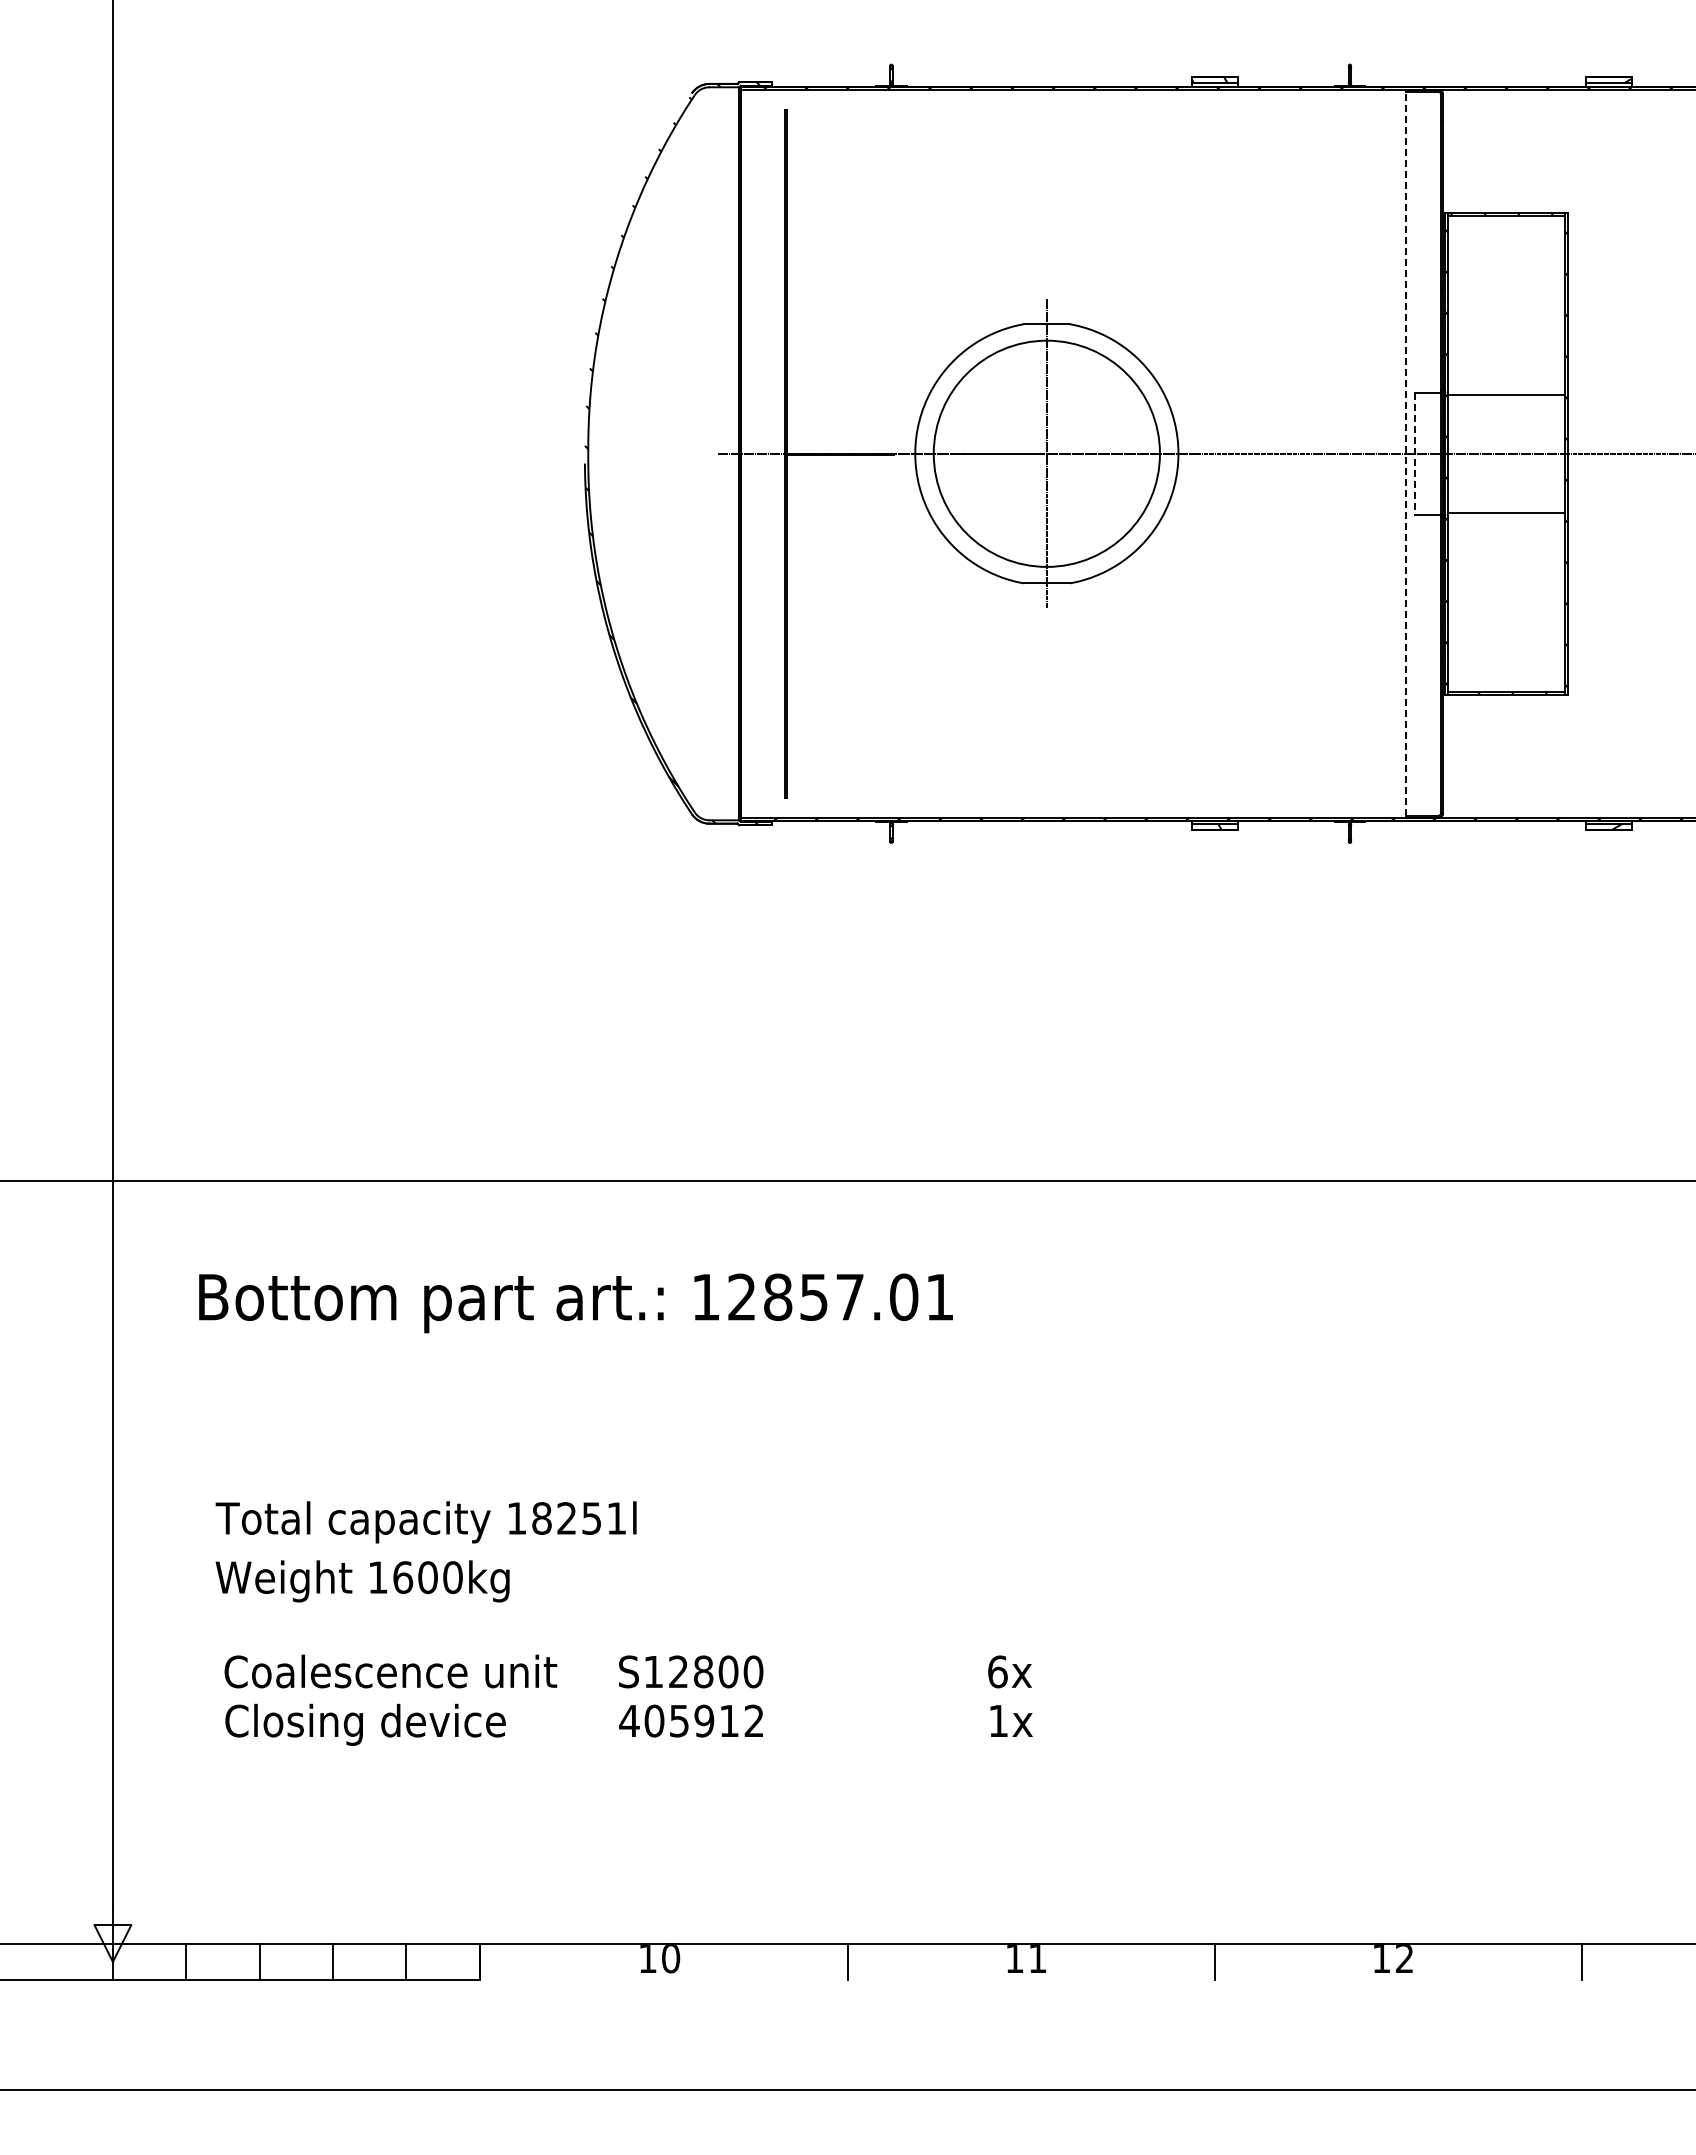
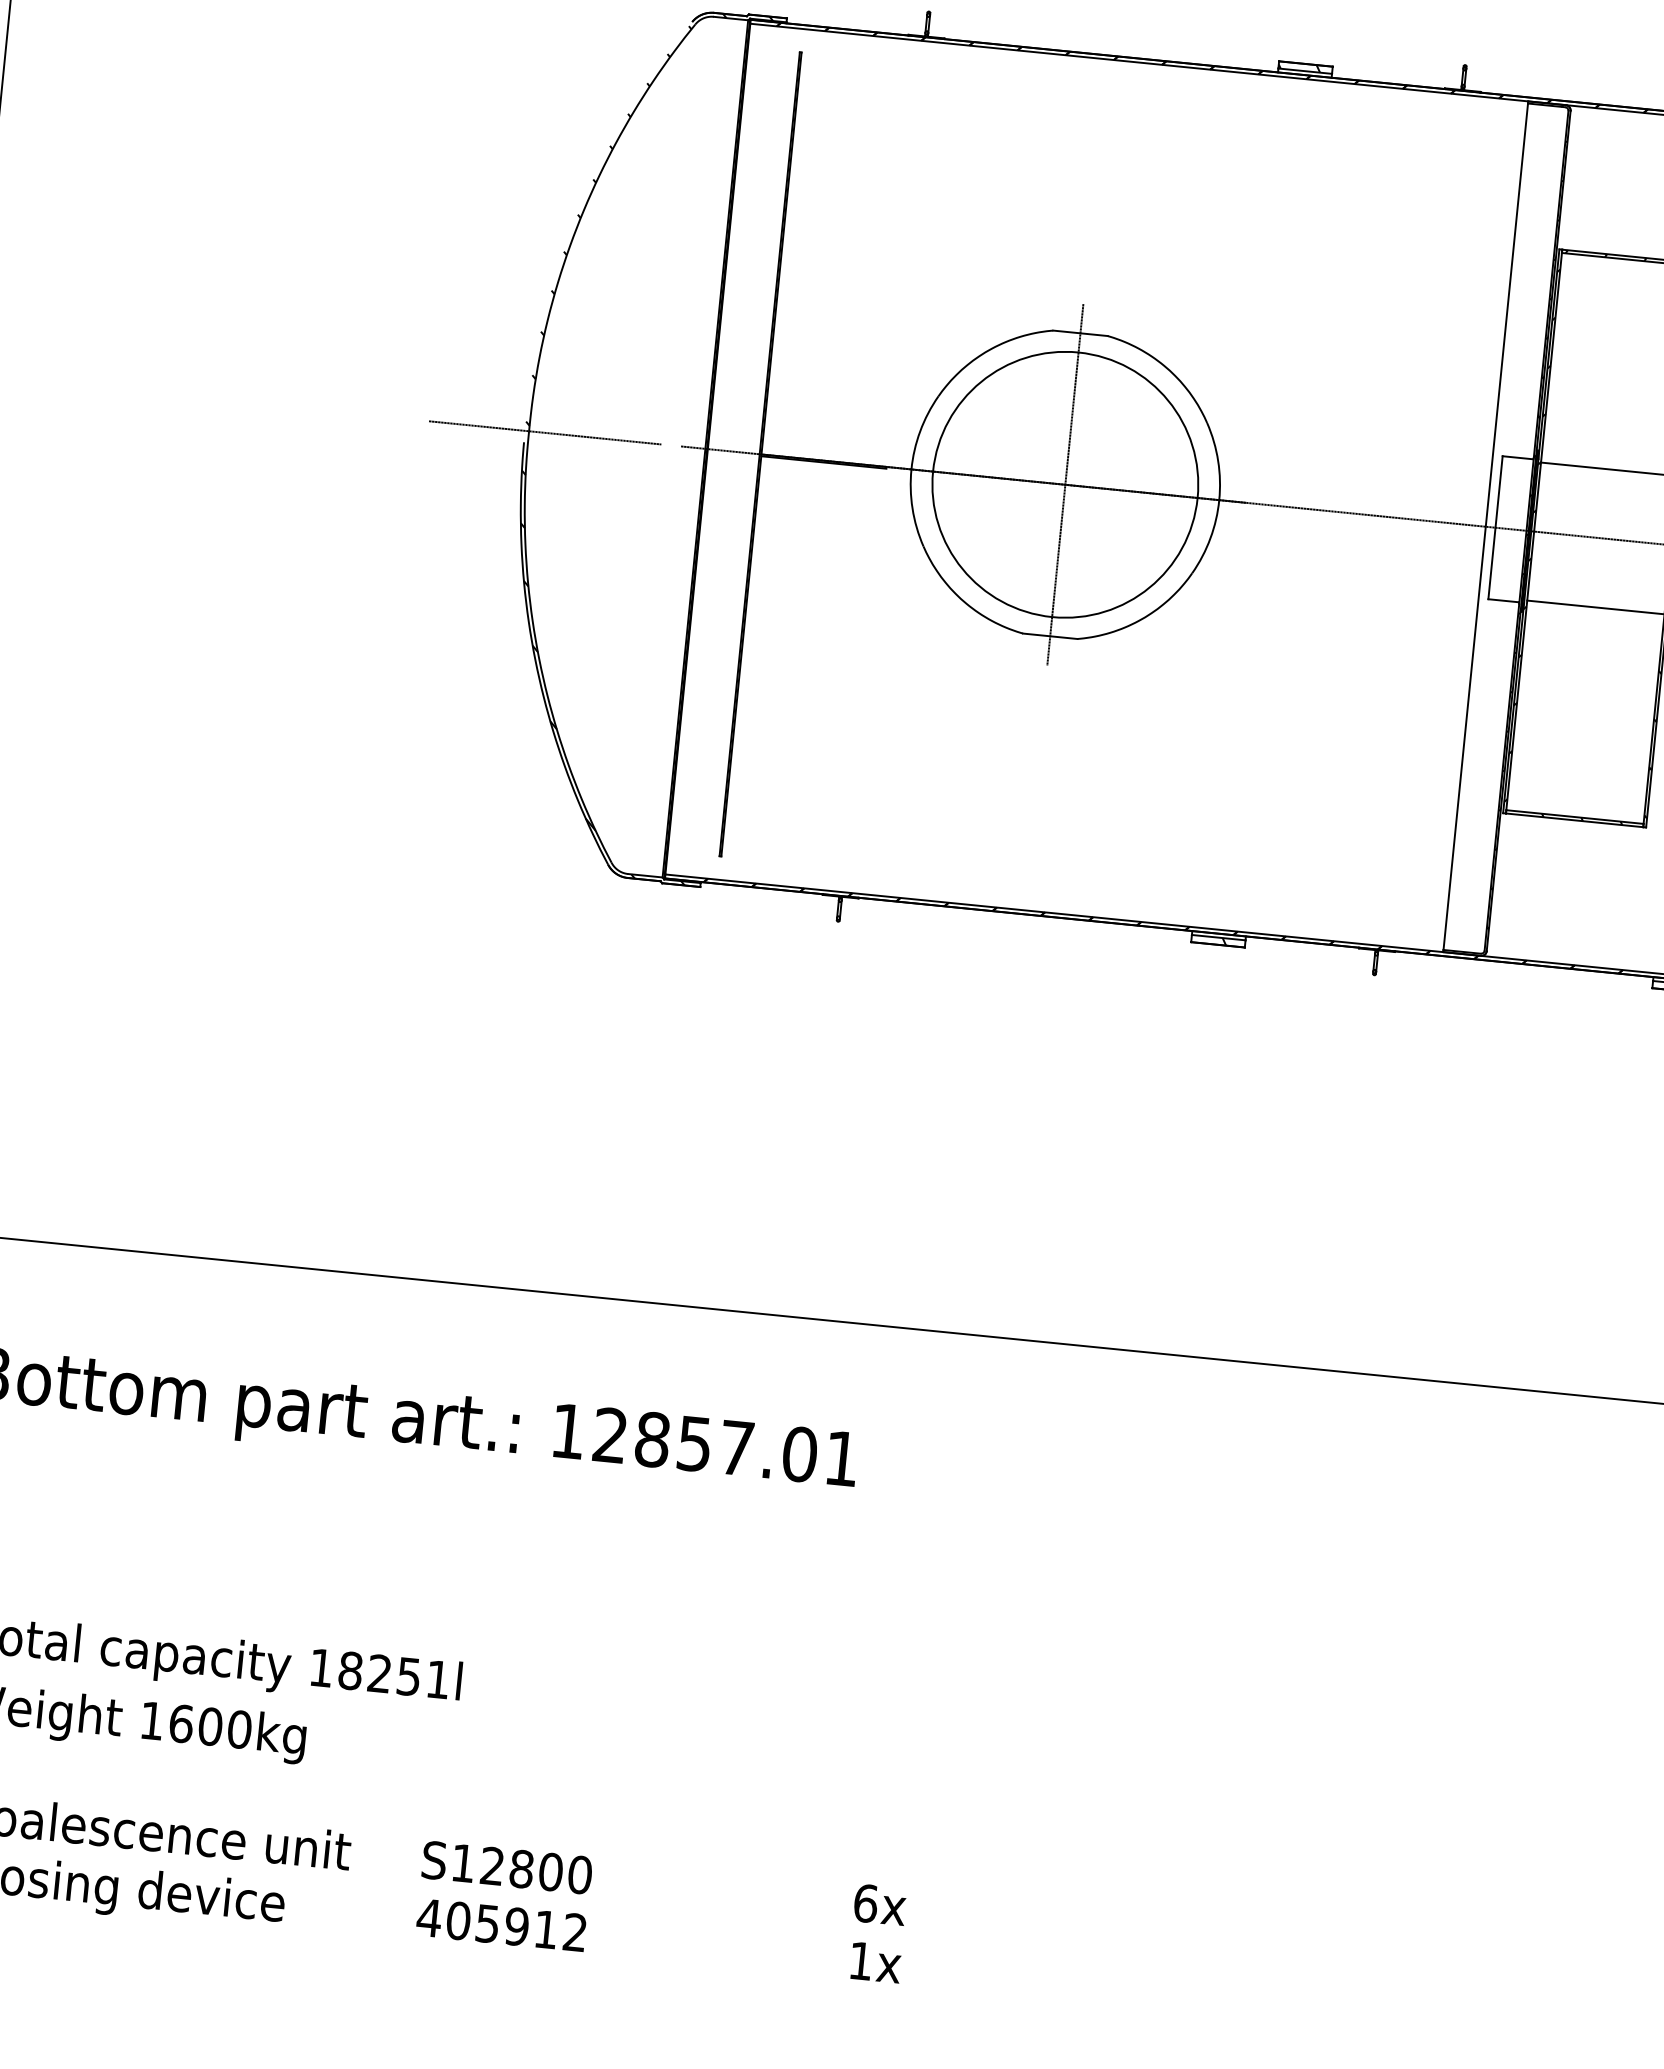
line: (601, 453) -> (544, 432), added
line: (1406, 453) -> (1485, 526), dashed -> solid
line: (1414, 454) -> (1495, 528), dashed -> solid

